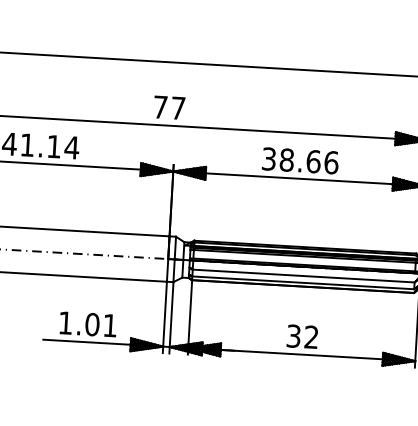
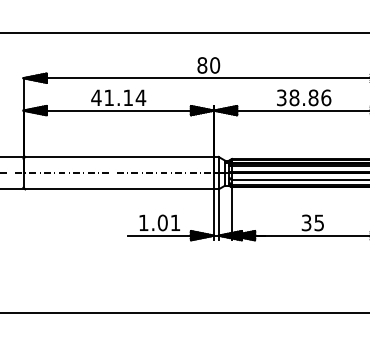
text: (169, 107) -> (208, 65), 77 -> 80
text: (313, 161) -> (313, 97), 38.66 -> 38.86
text: (310, 336) -> (318, 222), 32 -> 35

